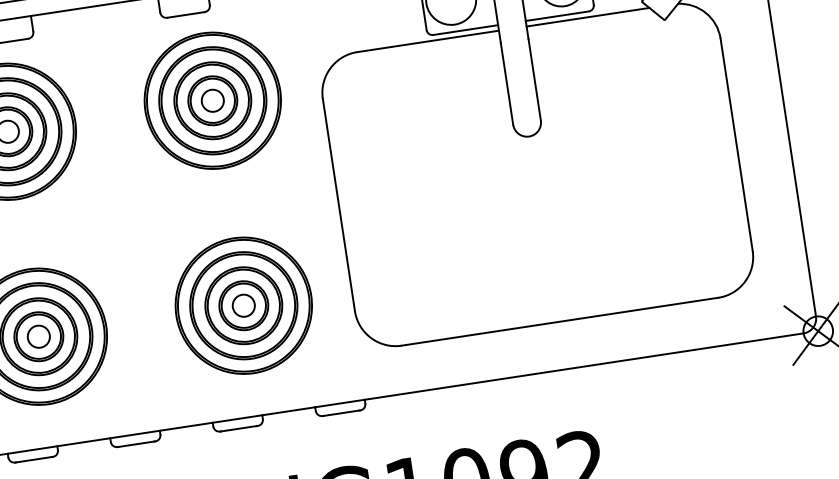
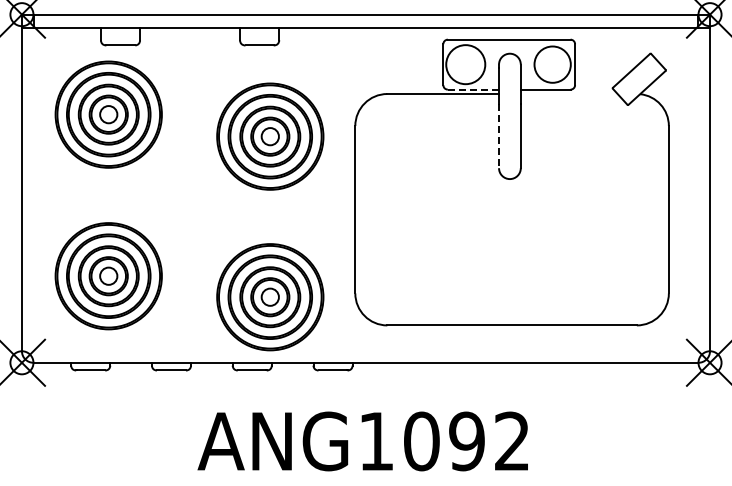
line: (587, 17) -> (568, 94), removed
line: (465, 29) -> (473, 89), solid -> dashed
line: (507, 84) -> (499, 136), solid -> dashed
part: (213, 100) -> (270, 136), moved
part: (244, 306) -> (270, 297), moved

